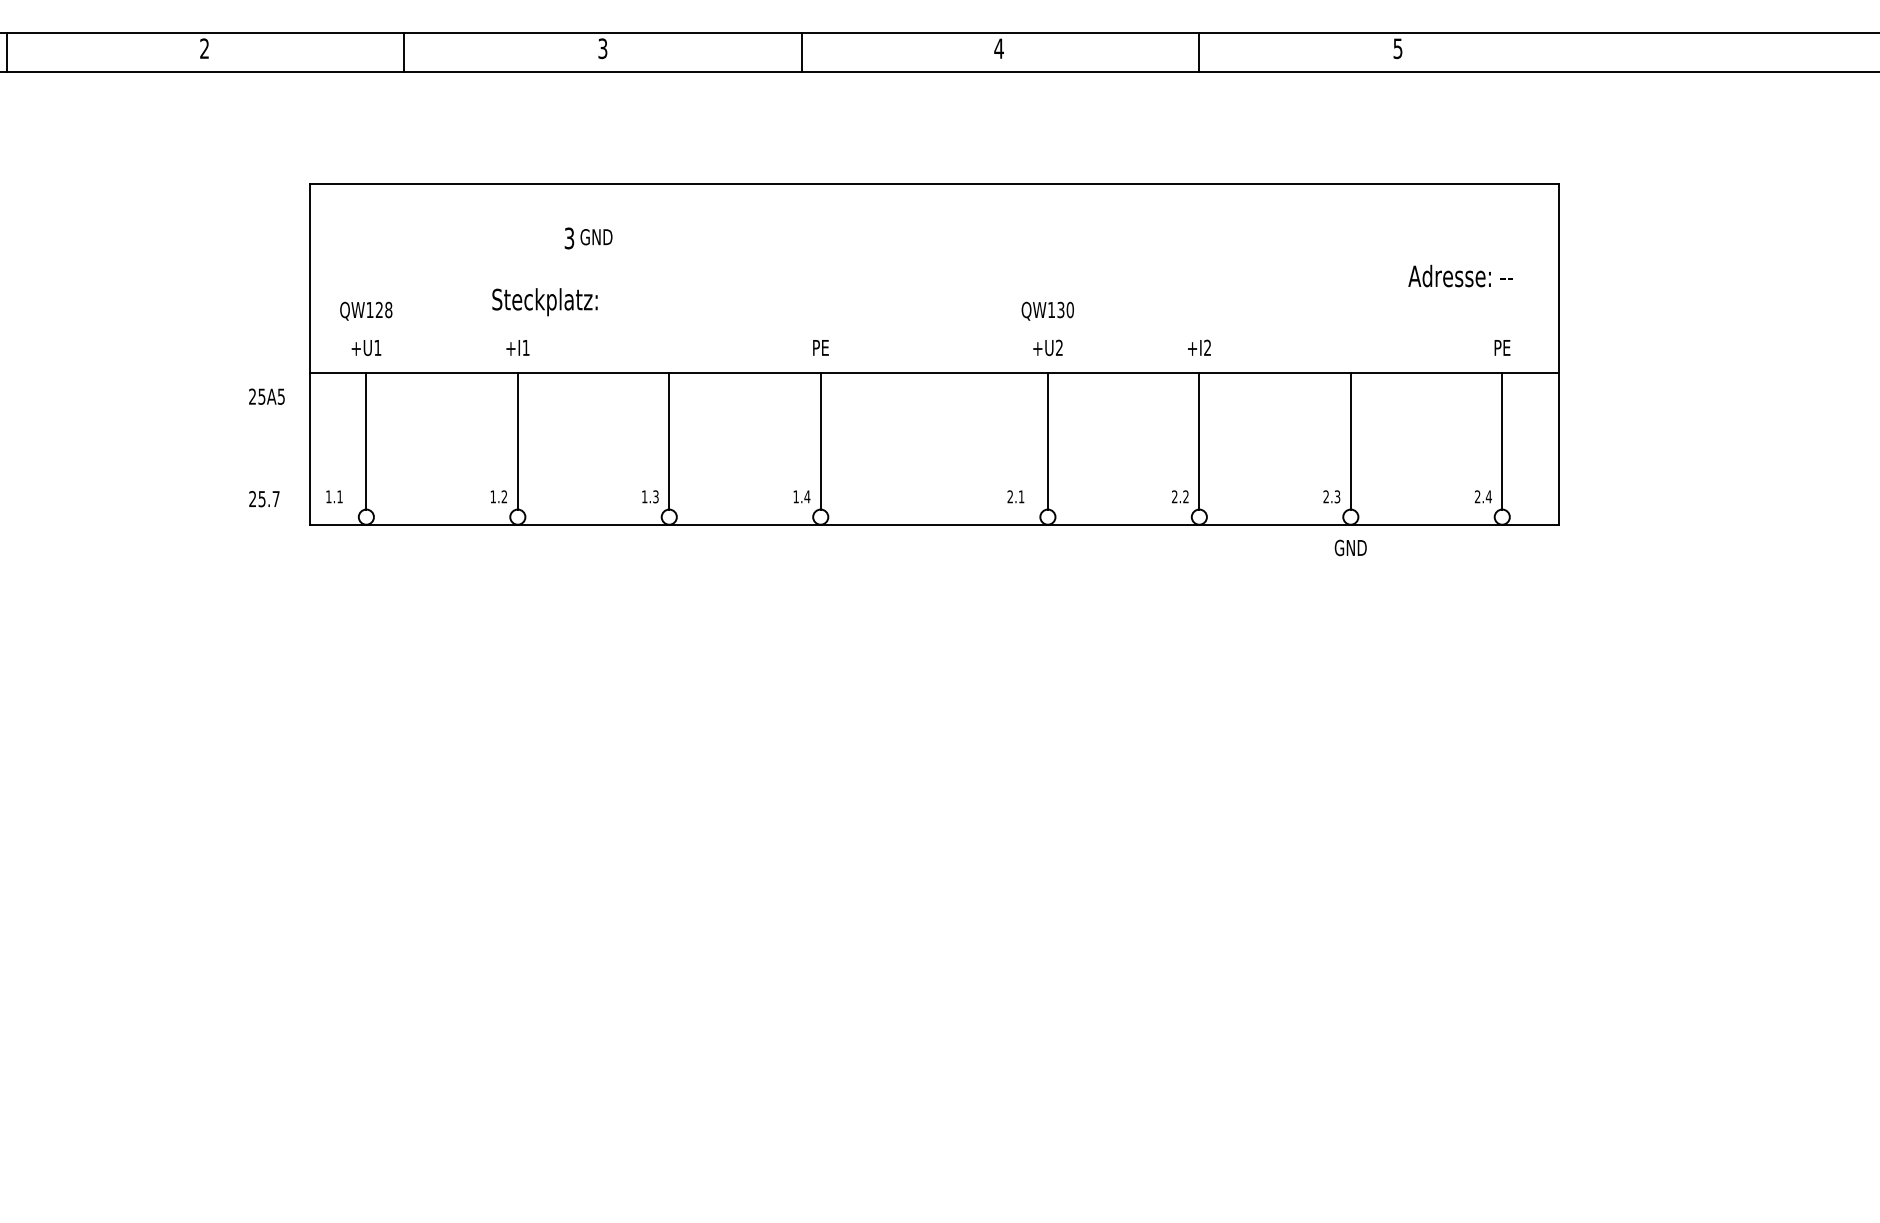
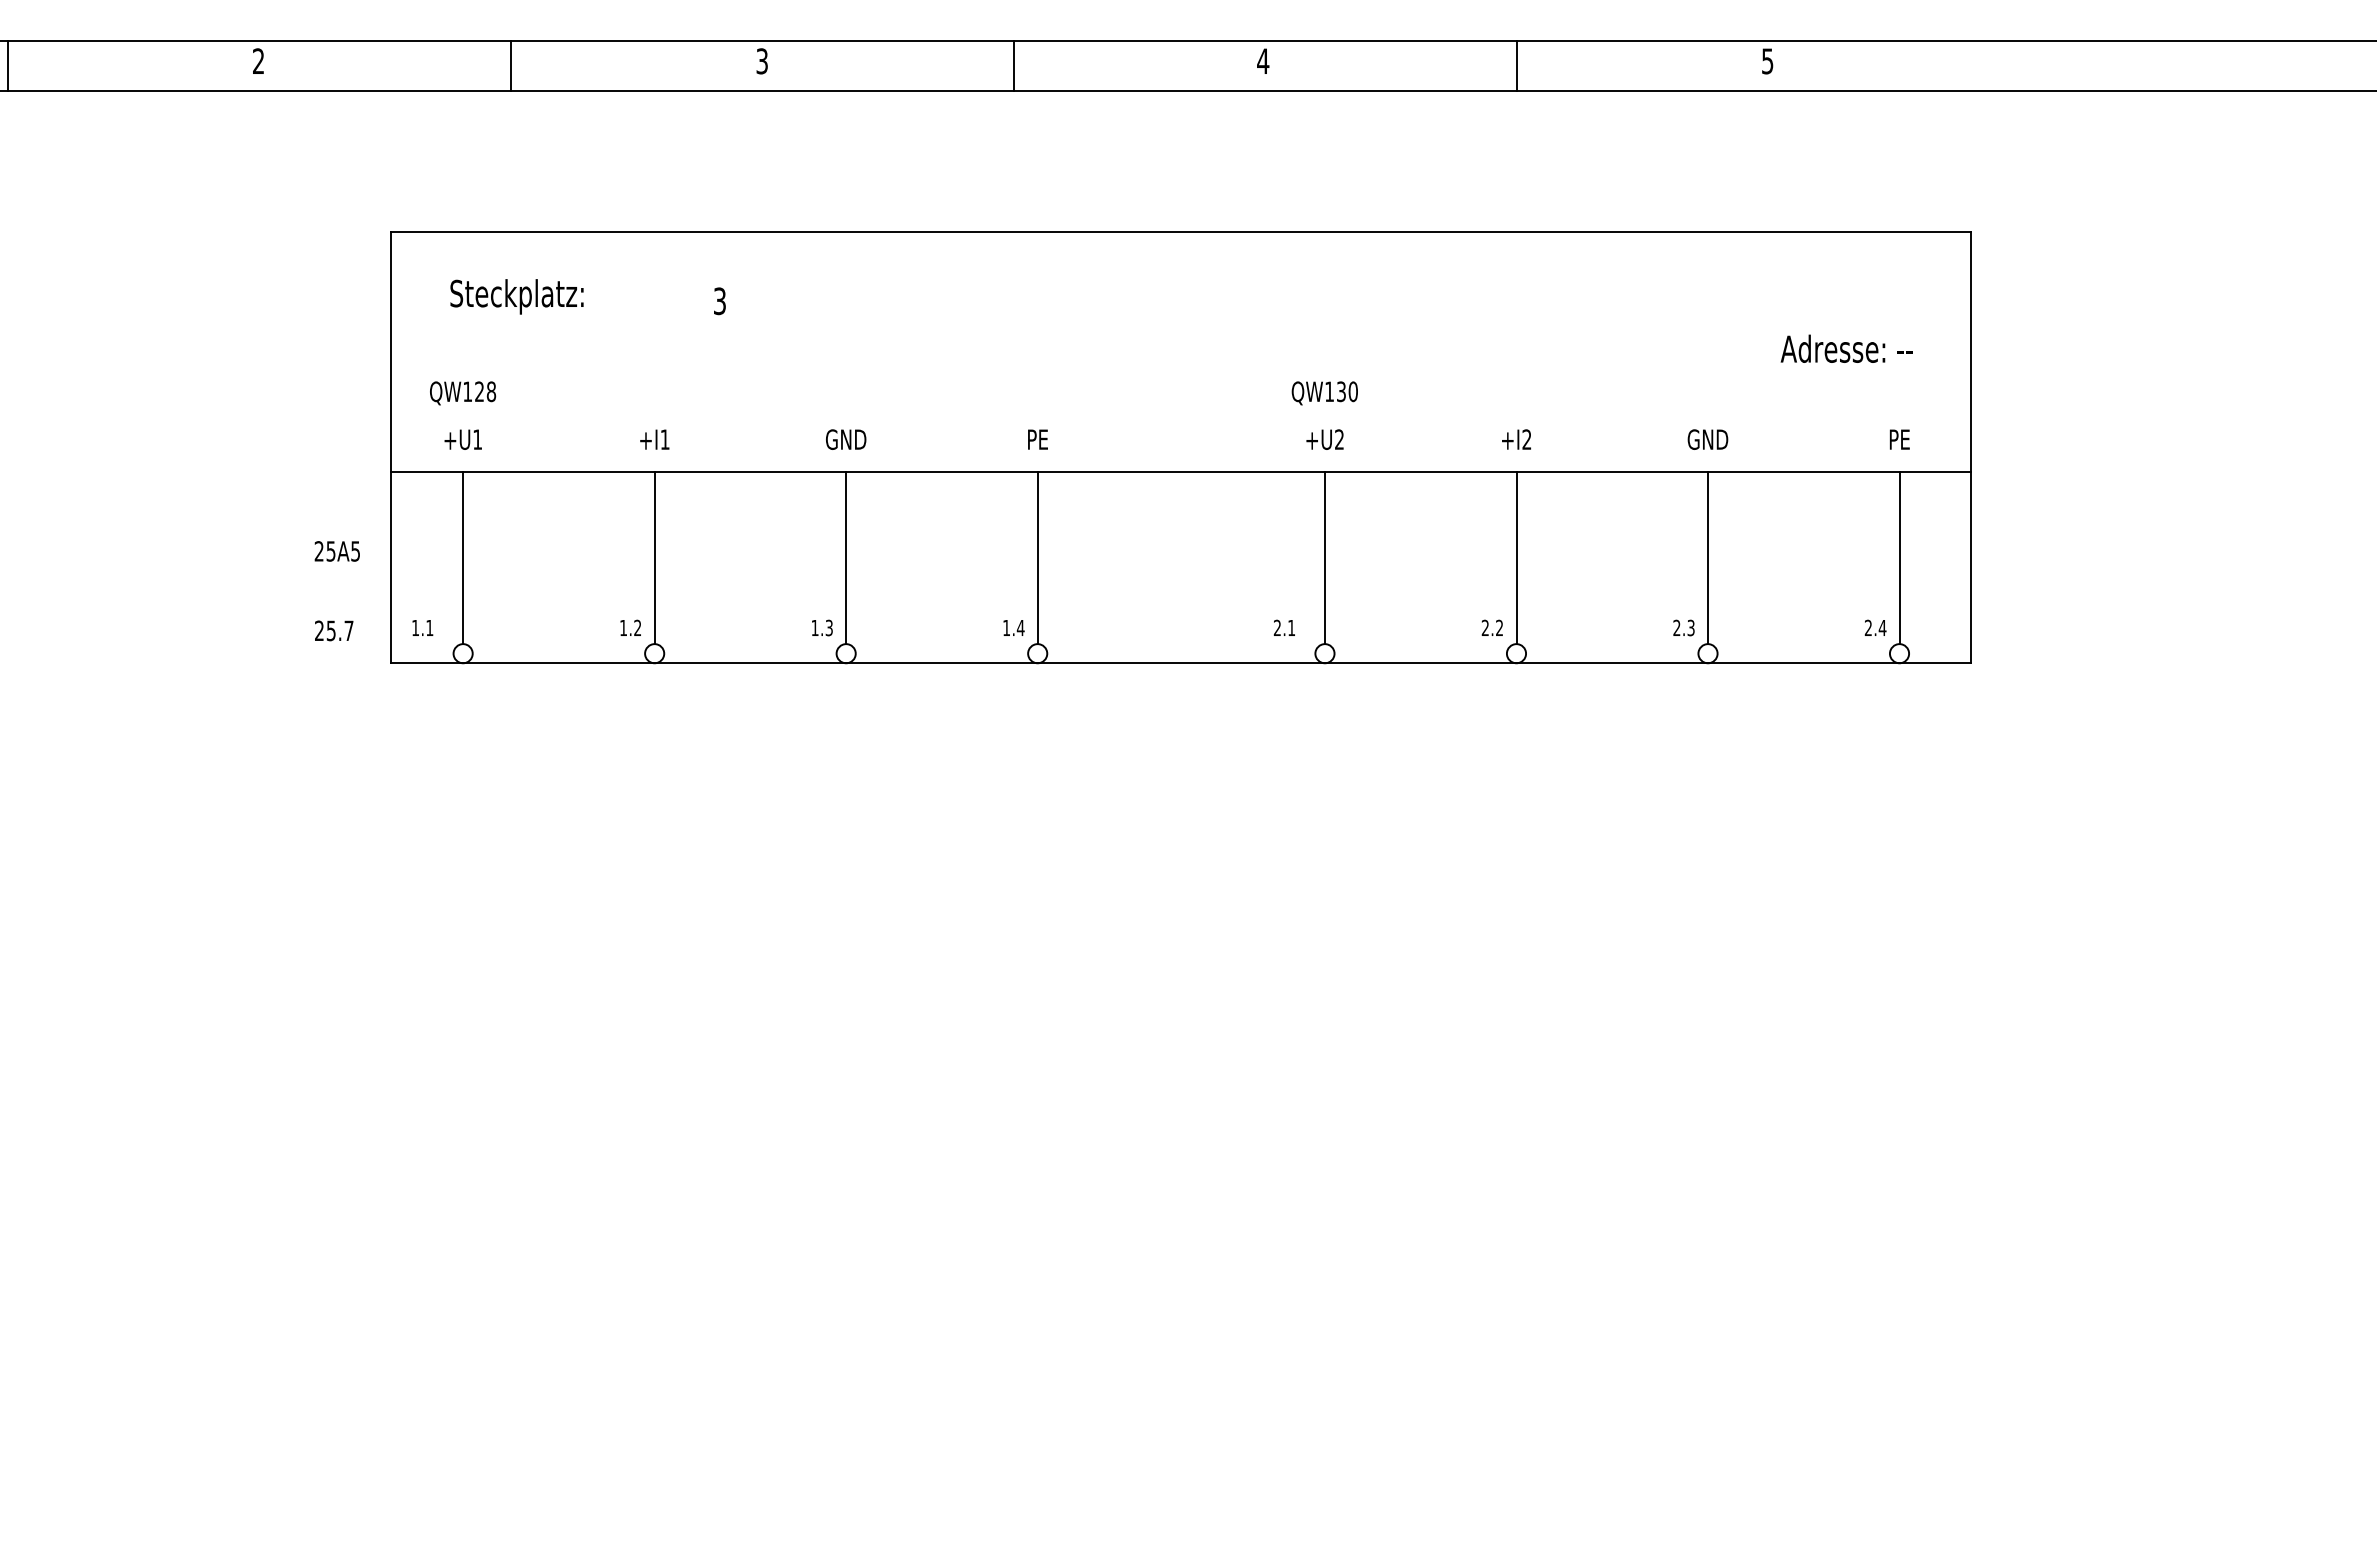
text: (596, 237) -> (846, 439), moved
text: (544, 301) -> (516, 296), moved
text: (266, 396) -> (336, 551), moved
text: (1350, 547) -> (1707, 439), moved

